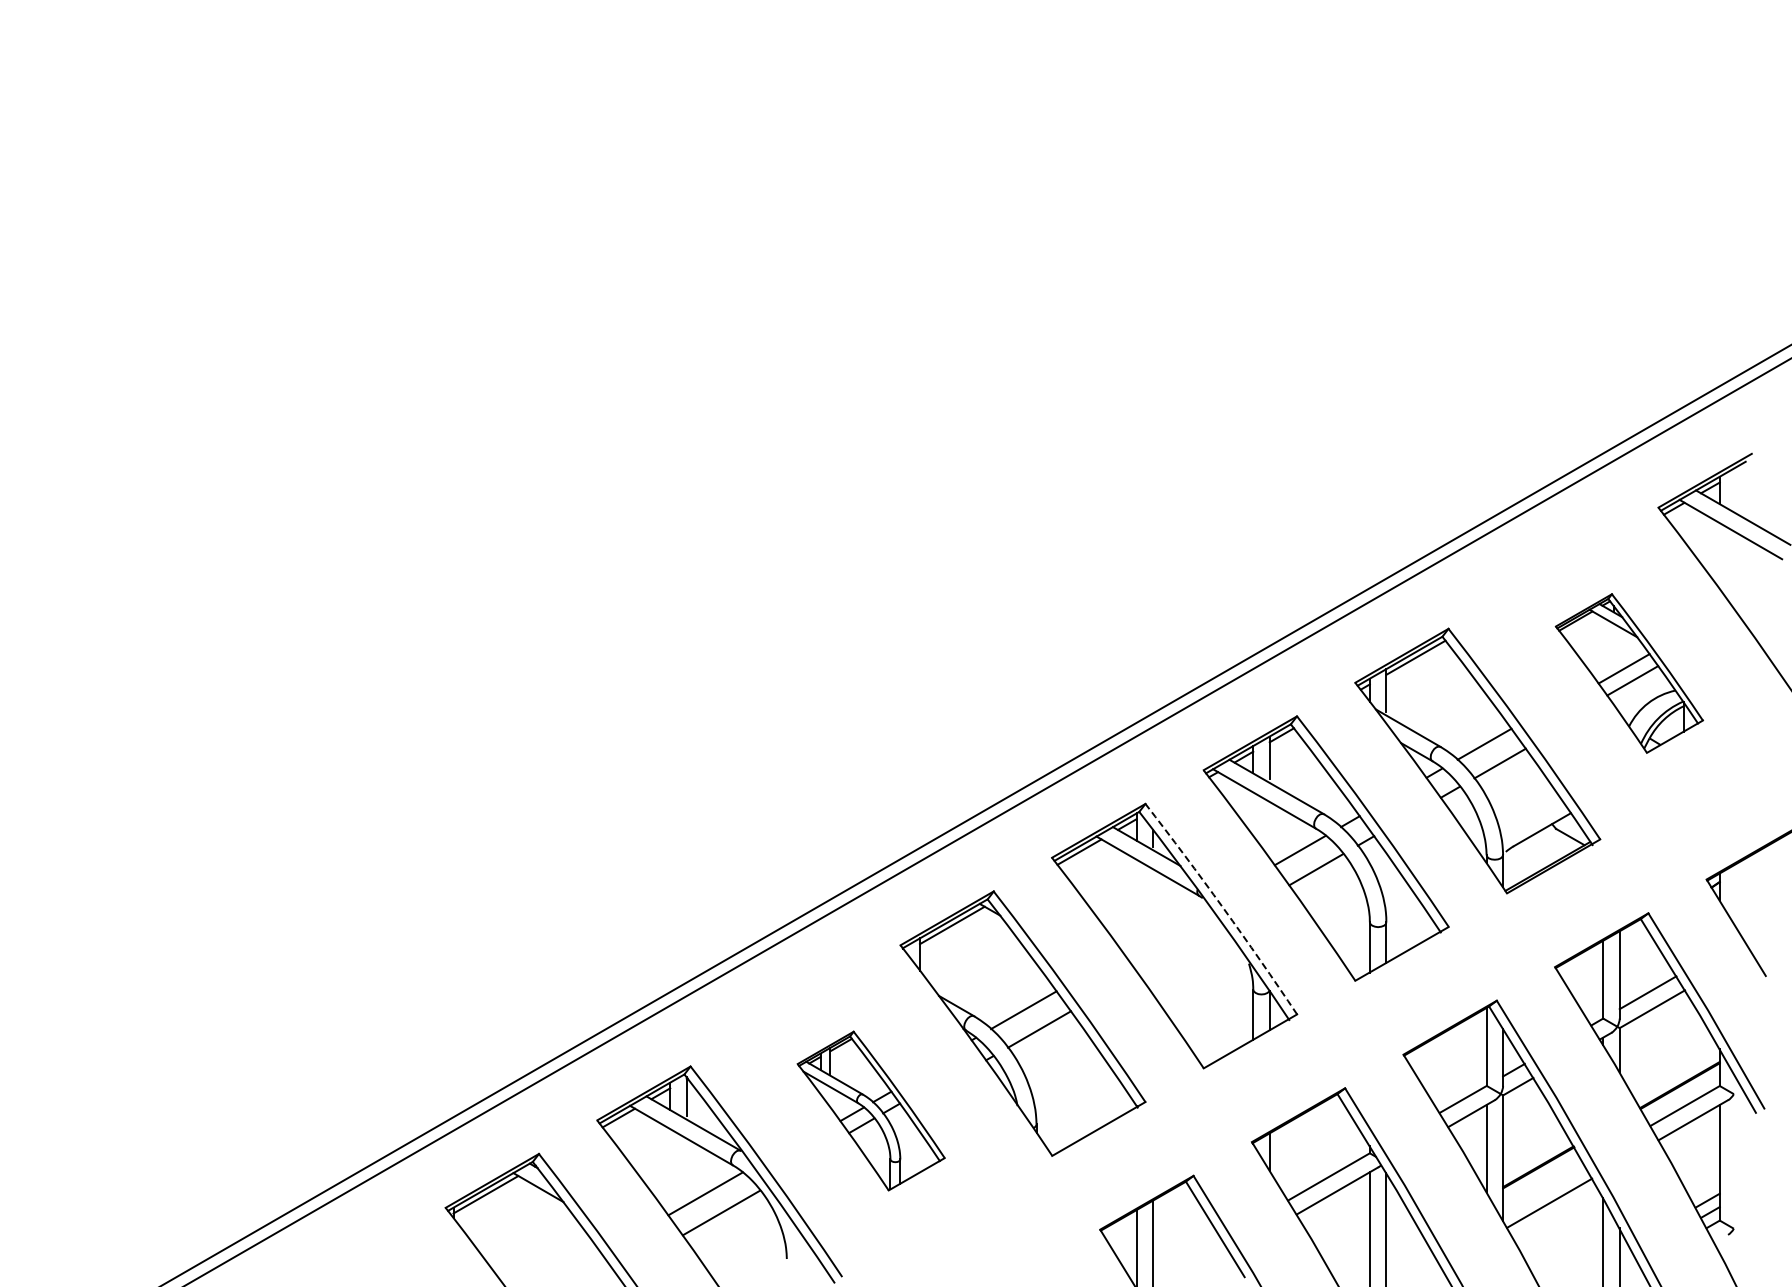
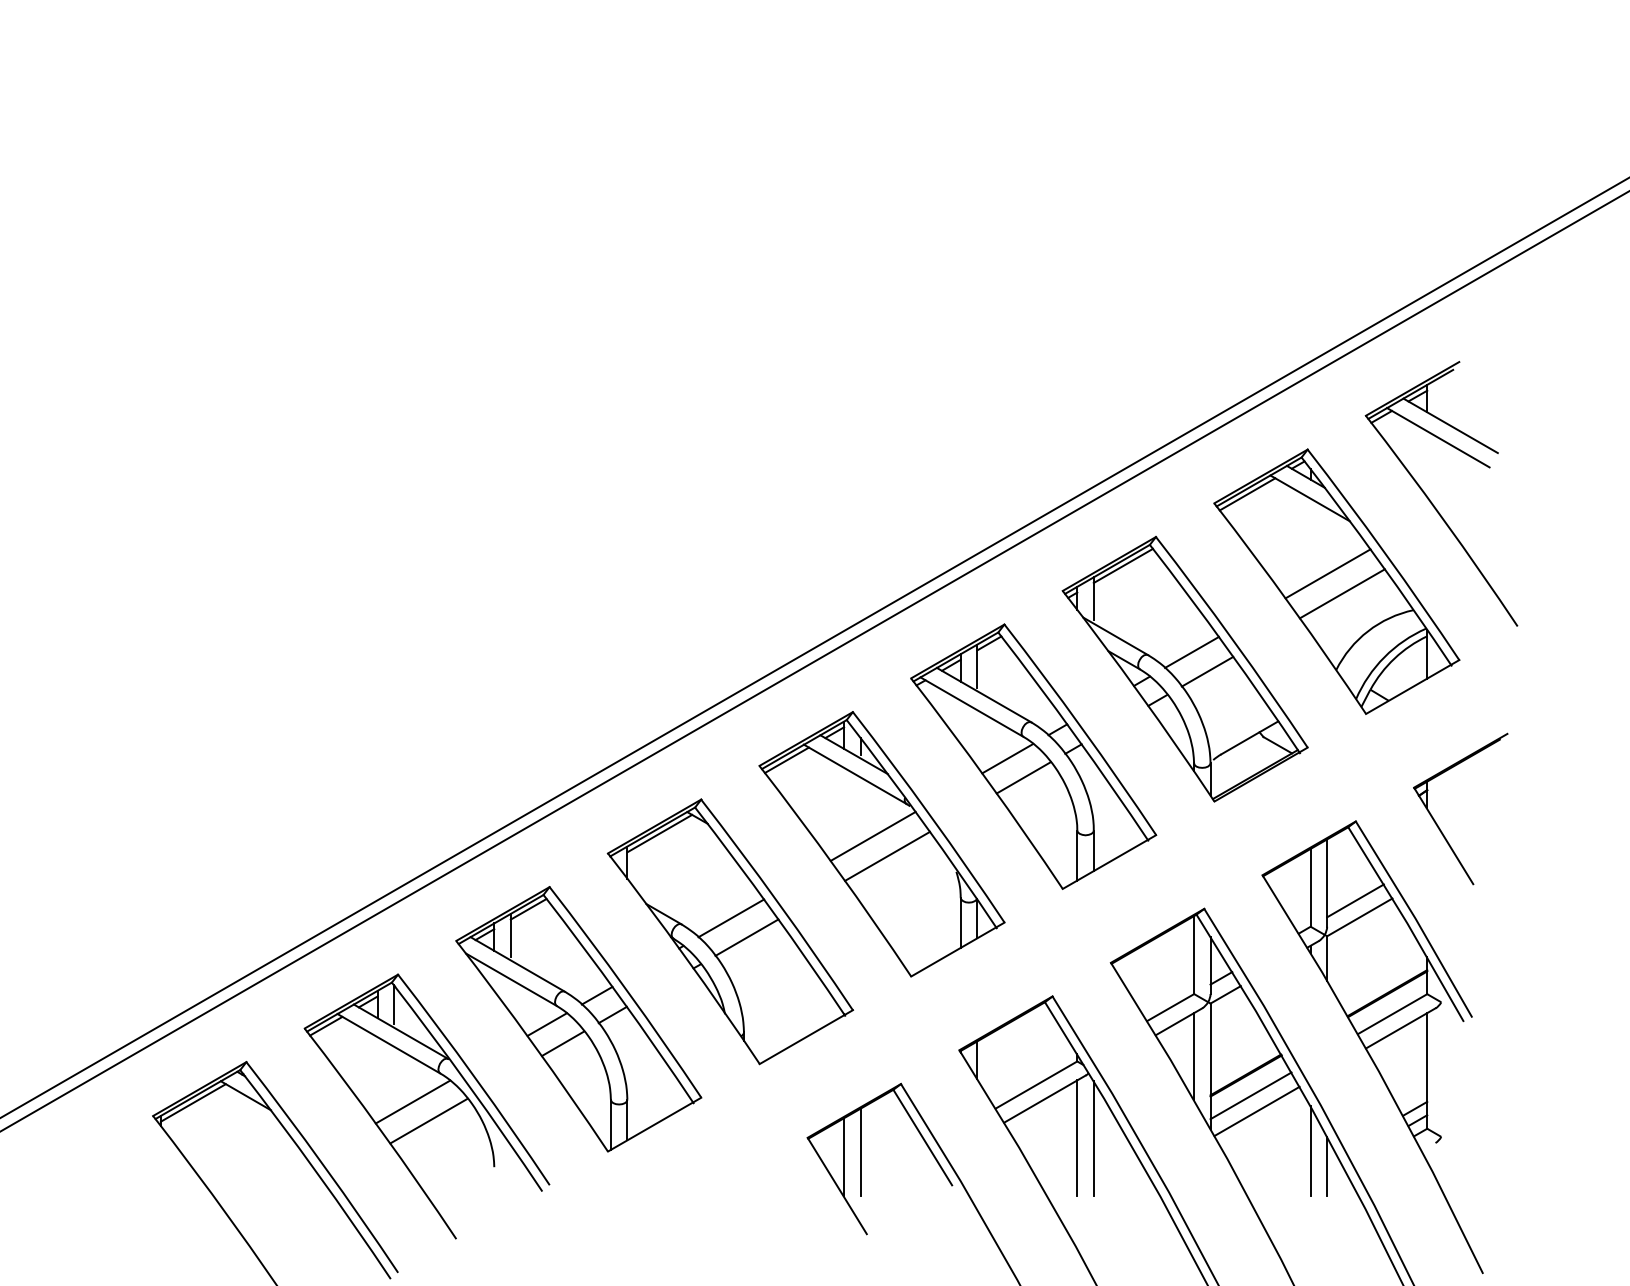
part: (1629, 673) -> (1336, 581), size x1.67
arc: (1223, 907) -> (930, 815), dashed -> solid
line: (1165, 927) -> (872, 835), added
line: (1179, 947) -> (886, 855), added
part: (870, 1110) -> (577, 1018), size x1.67
line: (1543, 1187) -> (1250, 1095), added

